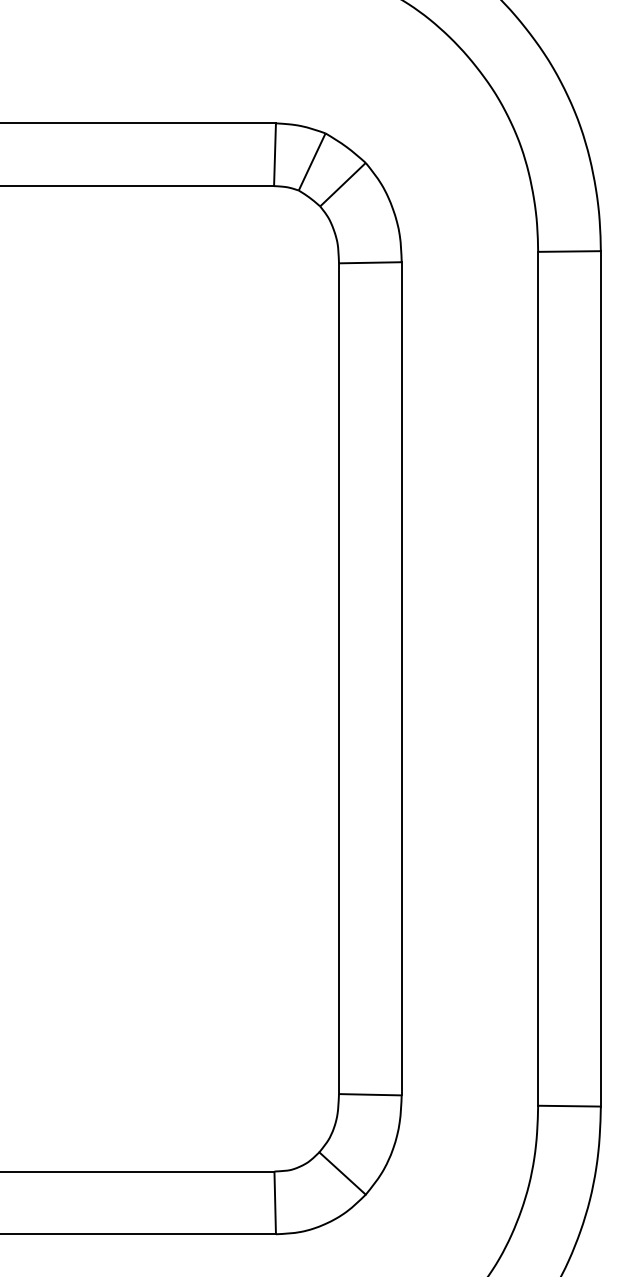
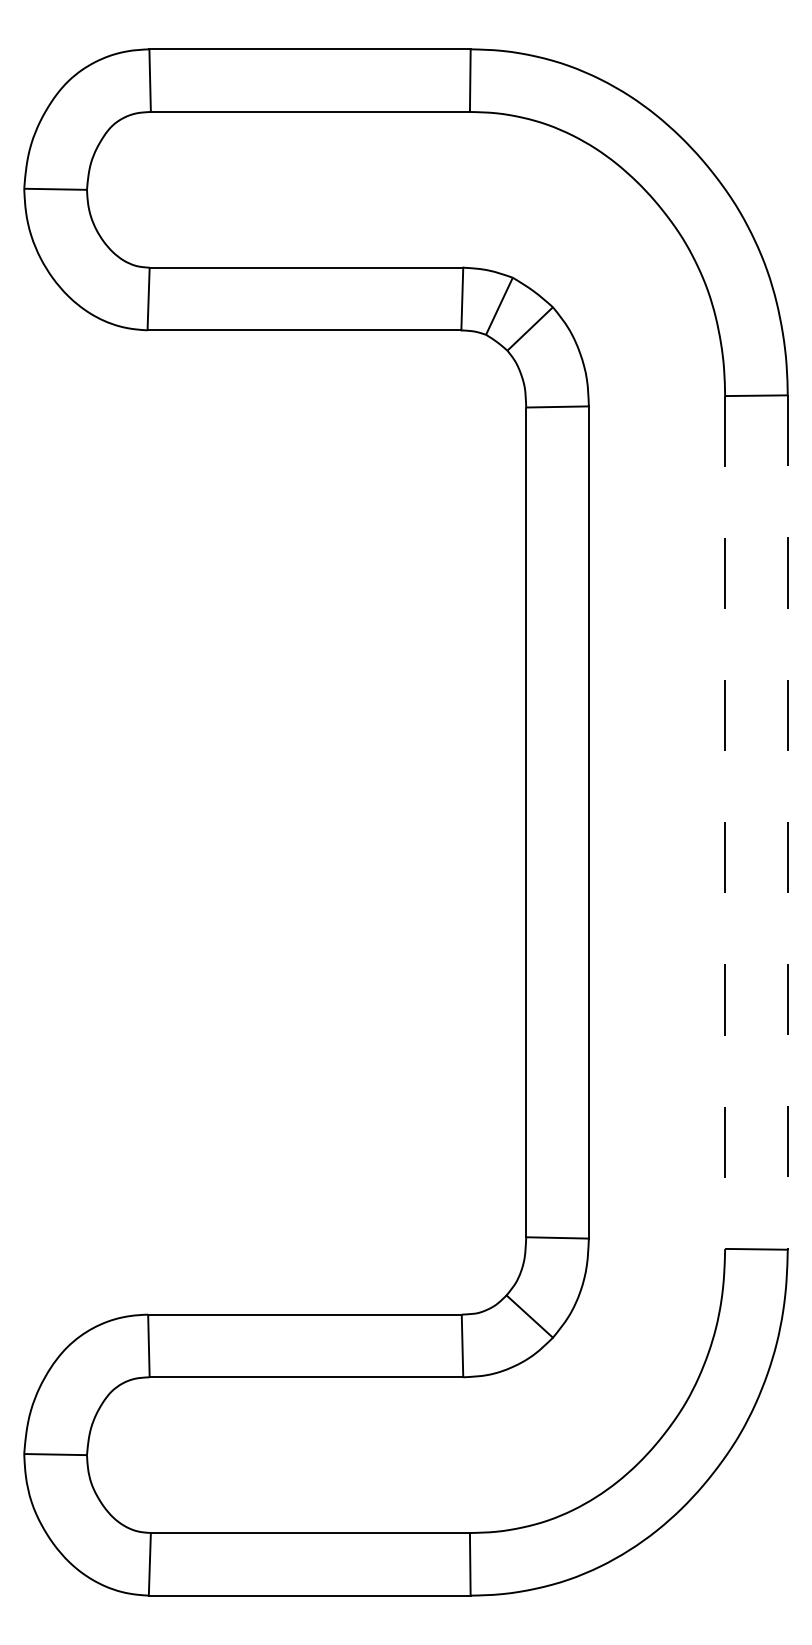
line: (538, 678) -> (725, 822), solid -> dashed
line: (600, 679) -> (787, 823), solid -> dashed

